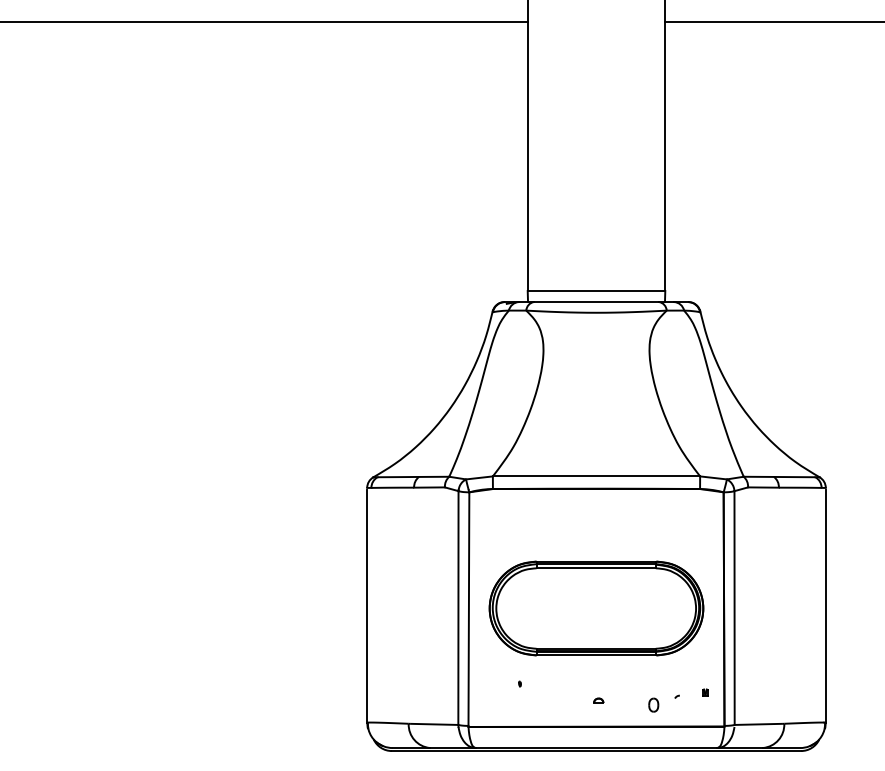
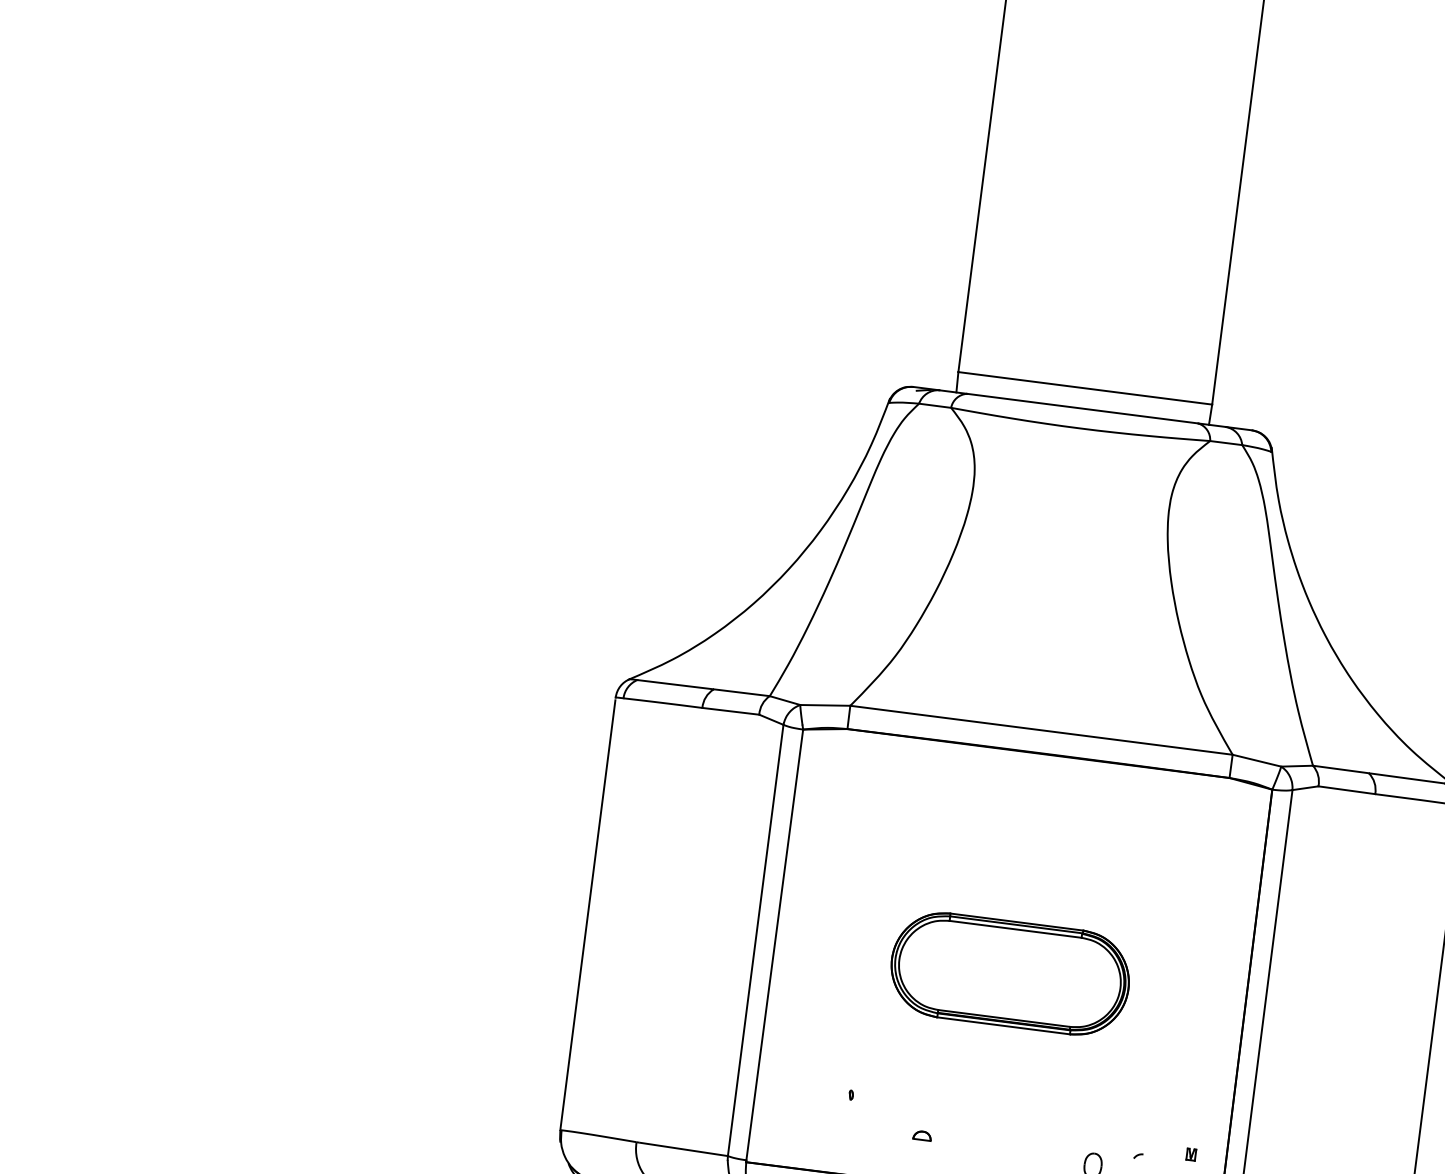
part: (596, 608) -> (1010, 973), size x0.6
part: (598, 700) -> (922, 1135), moved

